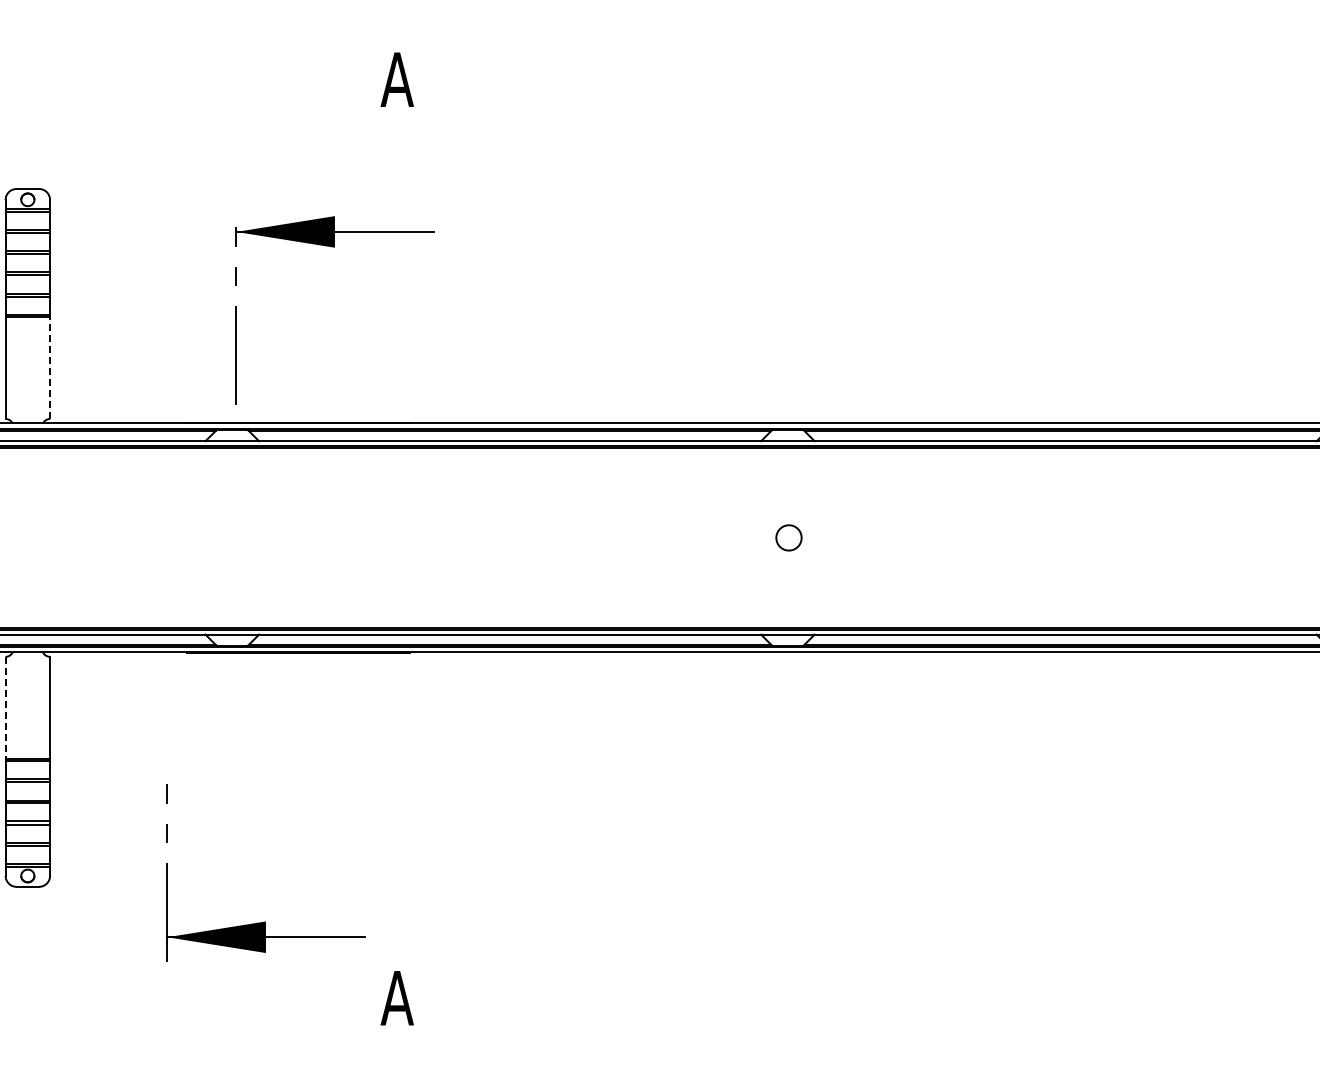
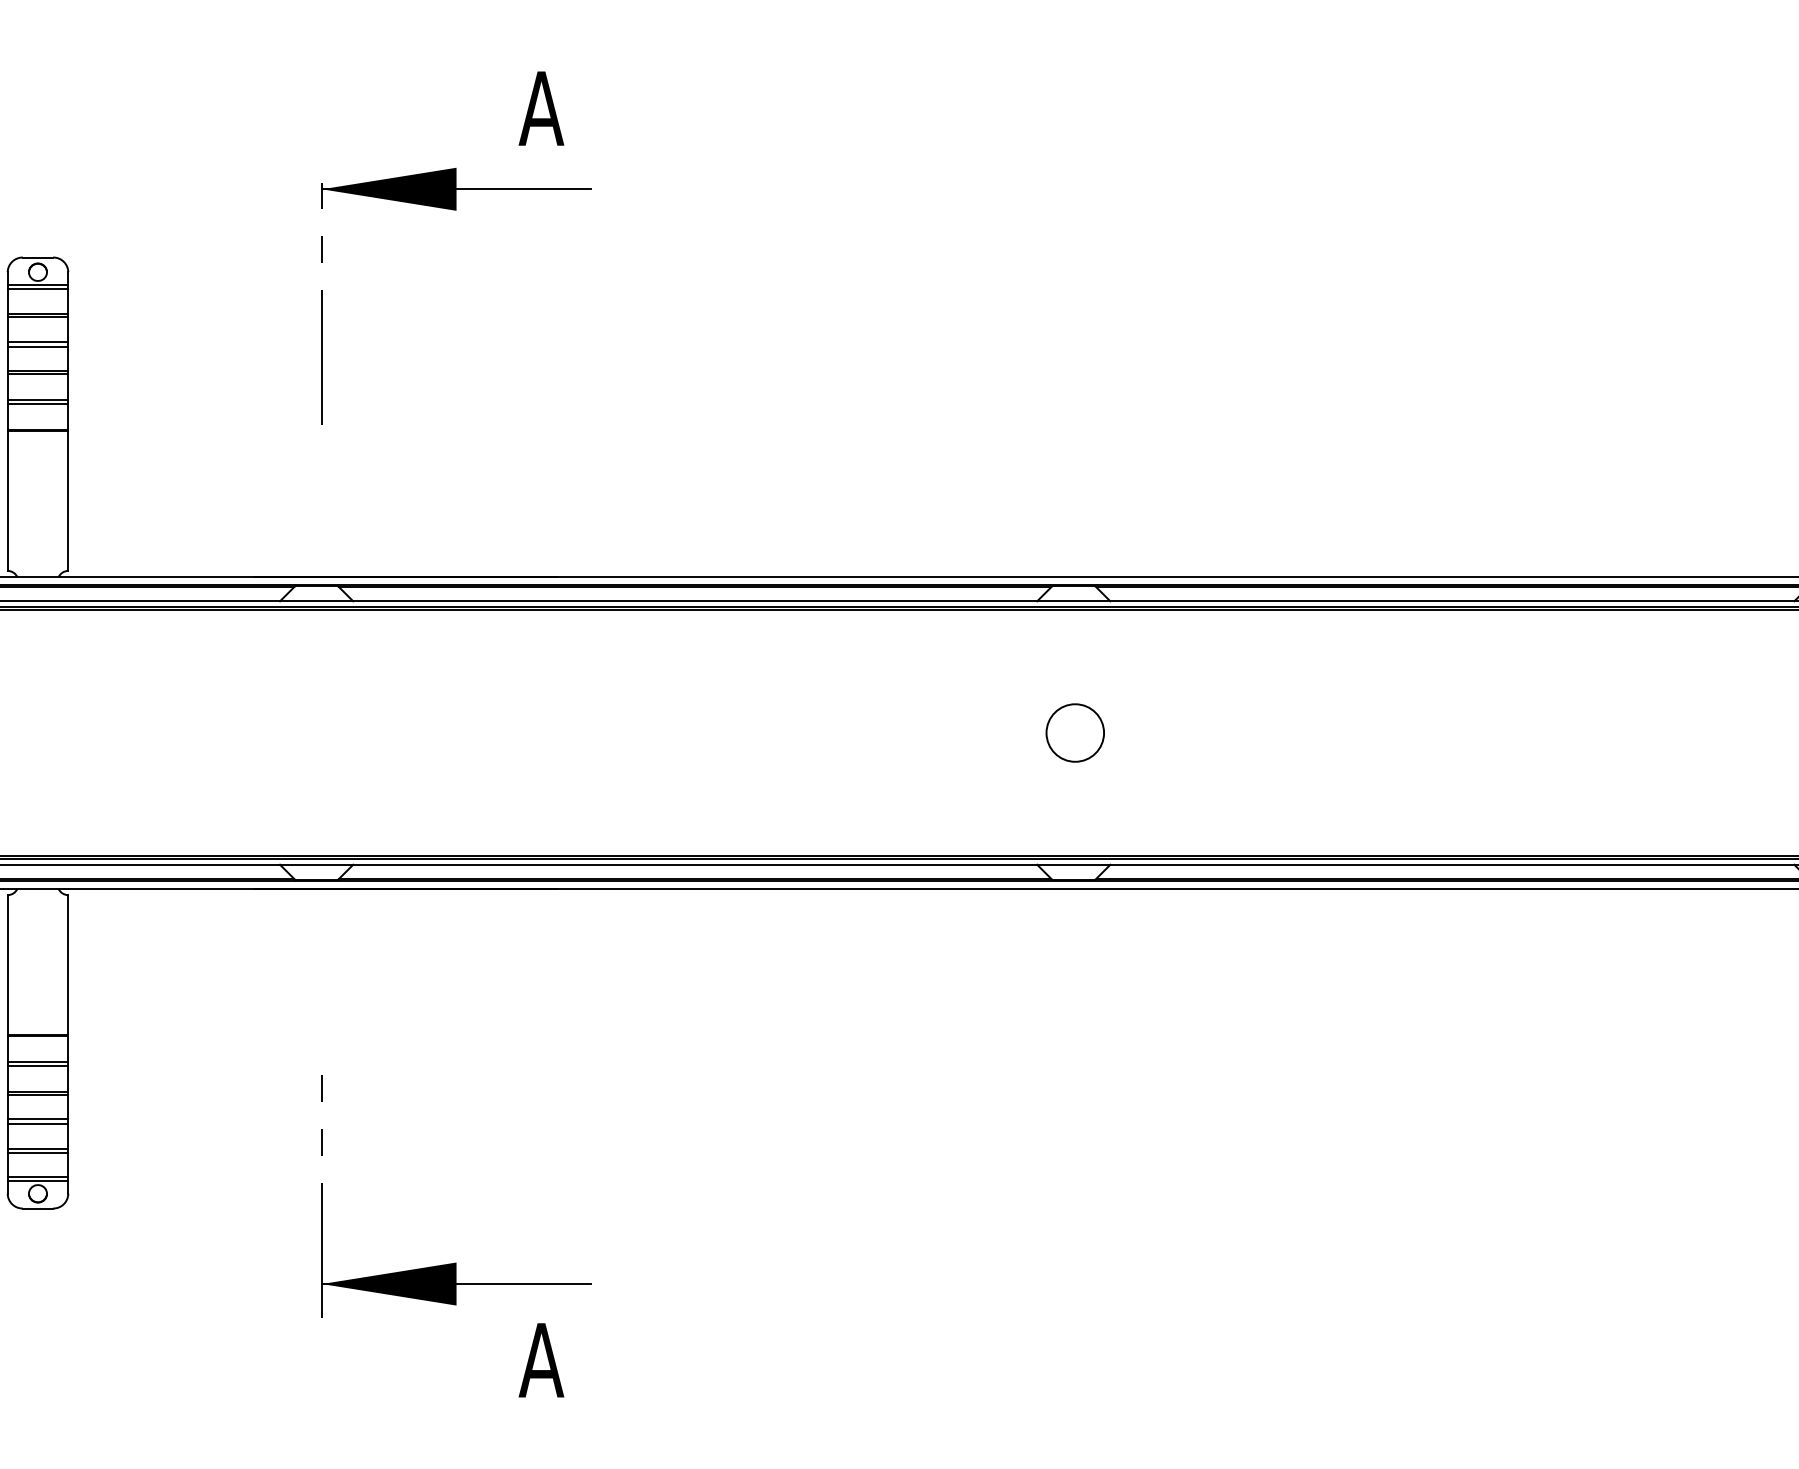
part: (334, 247) -> (455, 210), moved
line: (50, 367) -> (68, 500), dashed -> solid
circle: (788, 537) -> (1074, 732), size x1.67
line: (5, 708) -> (7, 965), dashed -> solid
part: (265, 921) -> (455, 1262), moved

